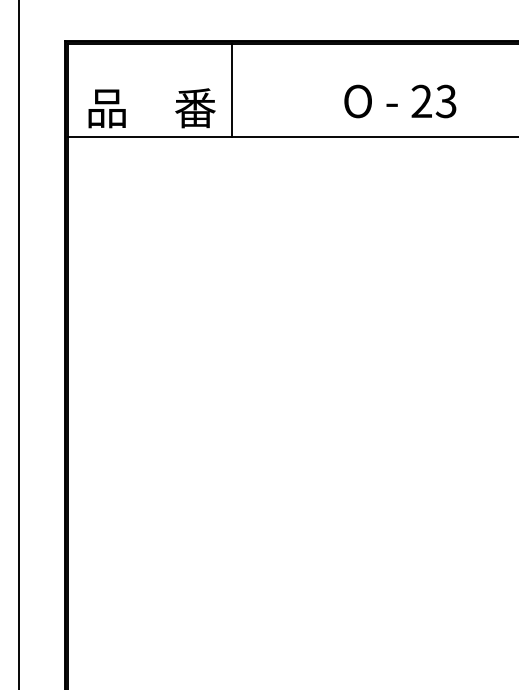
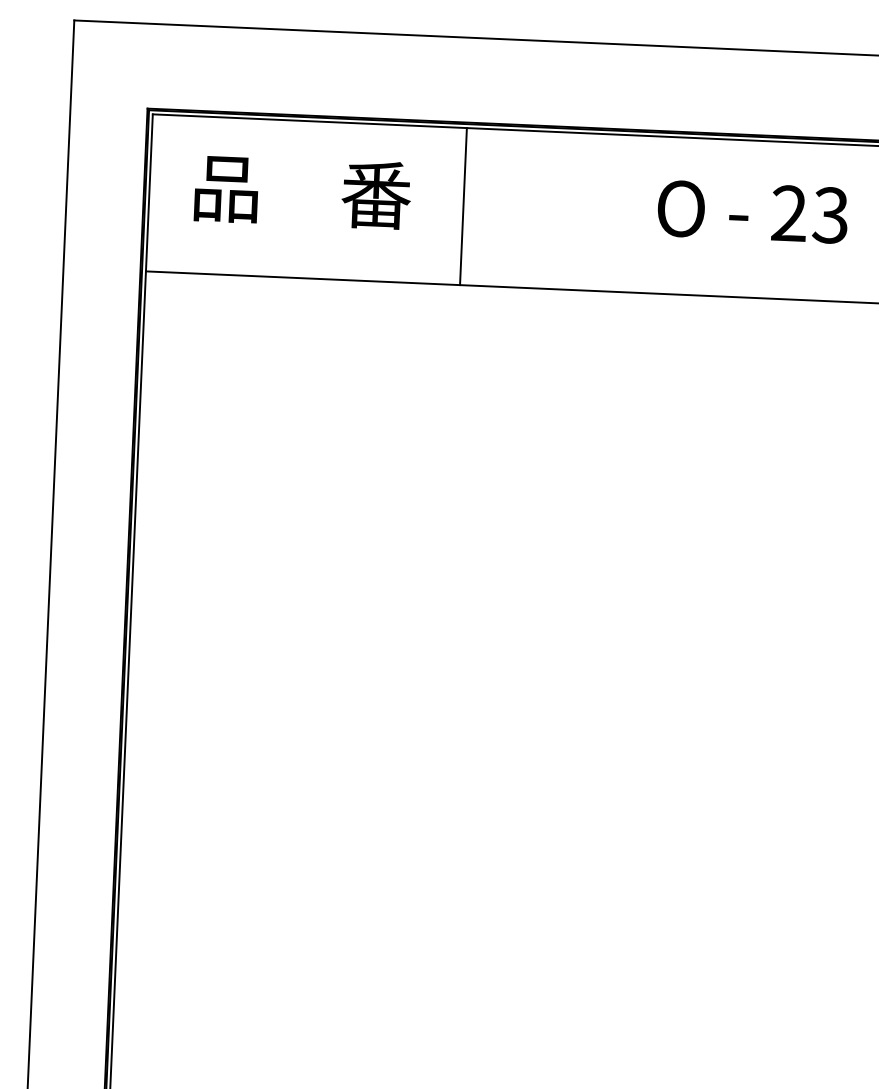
line: (231, 90) -> (462, 206), moved
text: (400, 101) -> (753, 212), moved
text: (151, 108) -> (301, 192), moved

